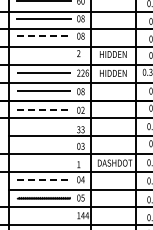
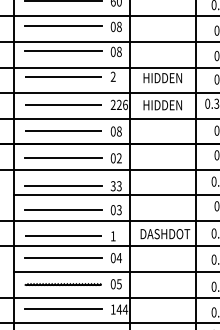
line: (44, 35) -> (64, 50), dashed -> solid
line: (43, 53) -> (62, 76), added
line: (43, 110) -> (62, 158), dashed -> solid
line: (43, 129) -> (62, 185), added
line: (43, 146) -> (62, 210), added
line: (43, 164) -> (62, 236), added
line: (43, 179) -> (62, 257), dashed -> solid
line: (43, 215) -> (62, 309), added

